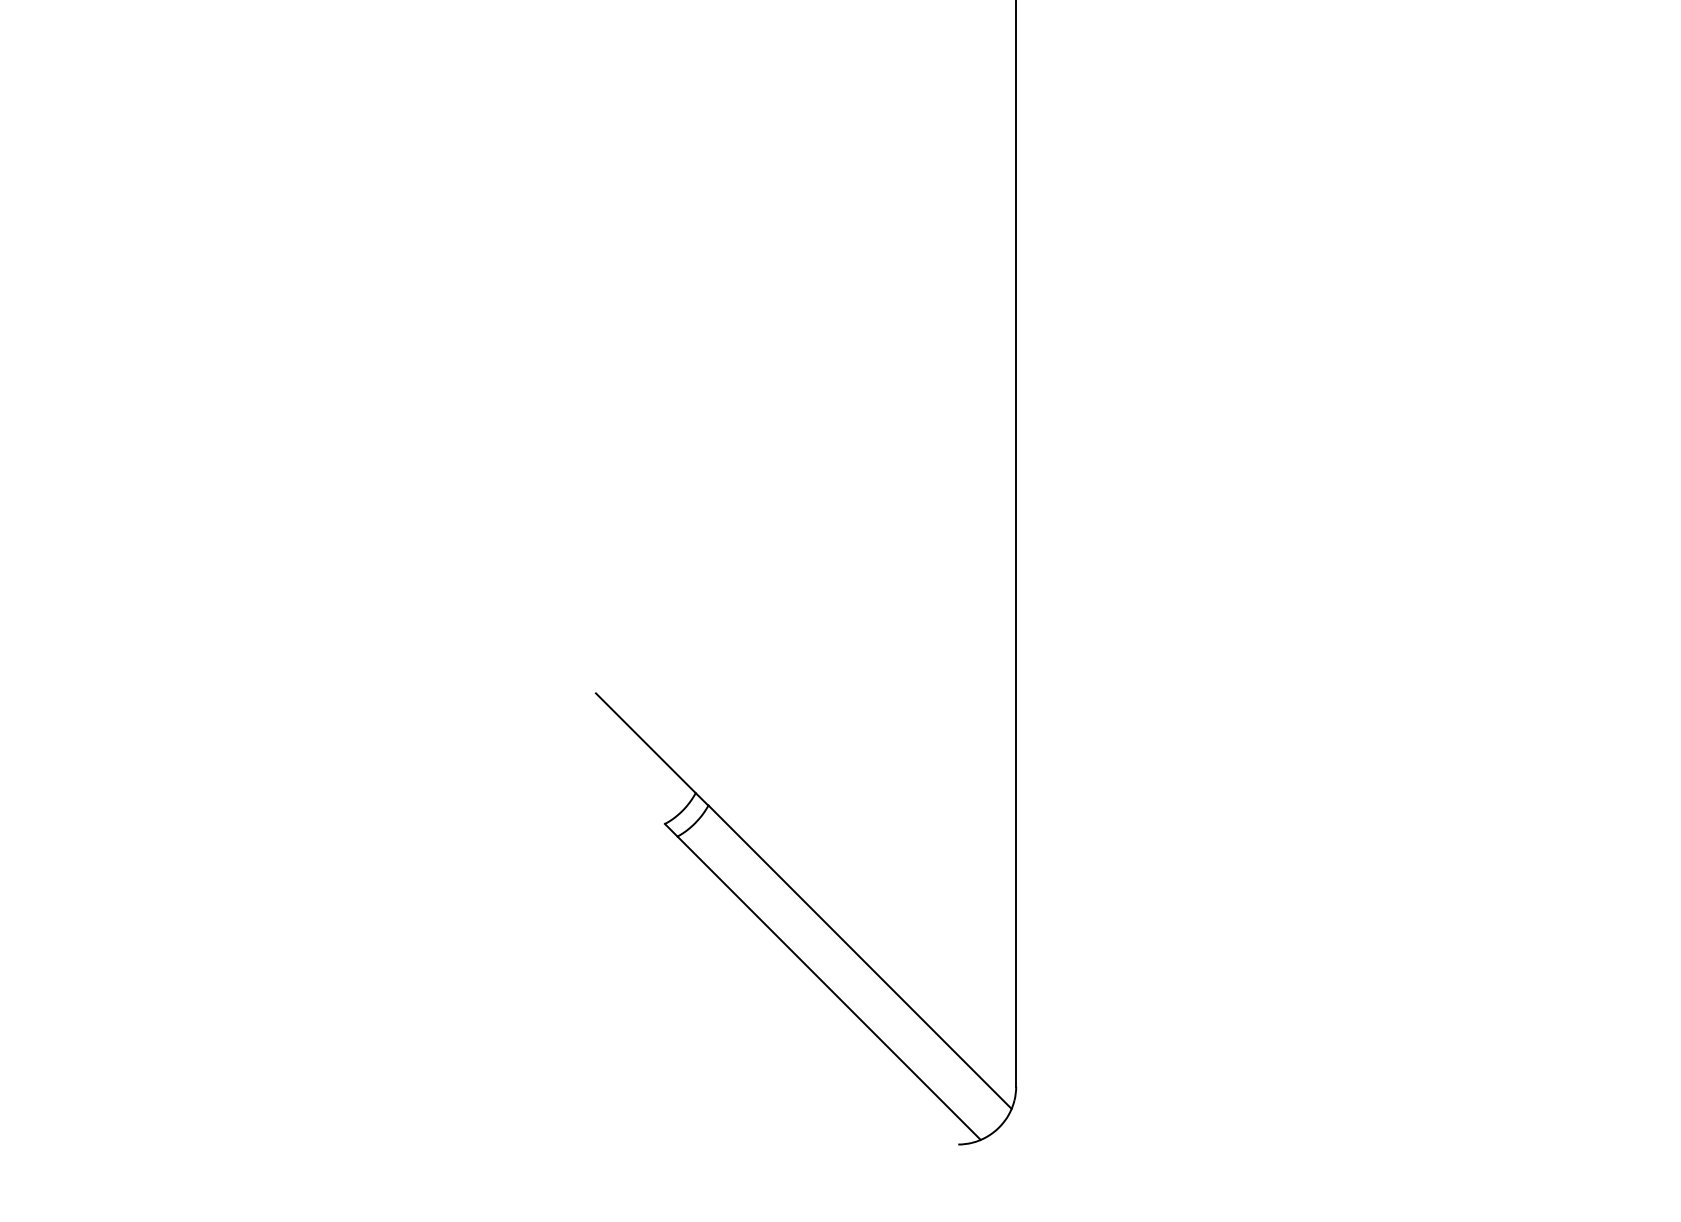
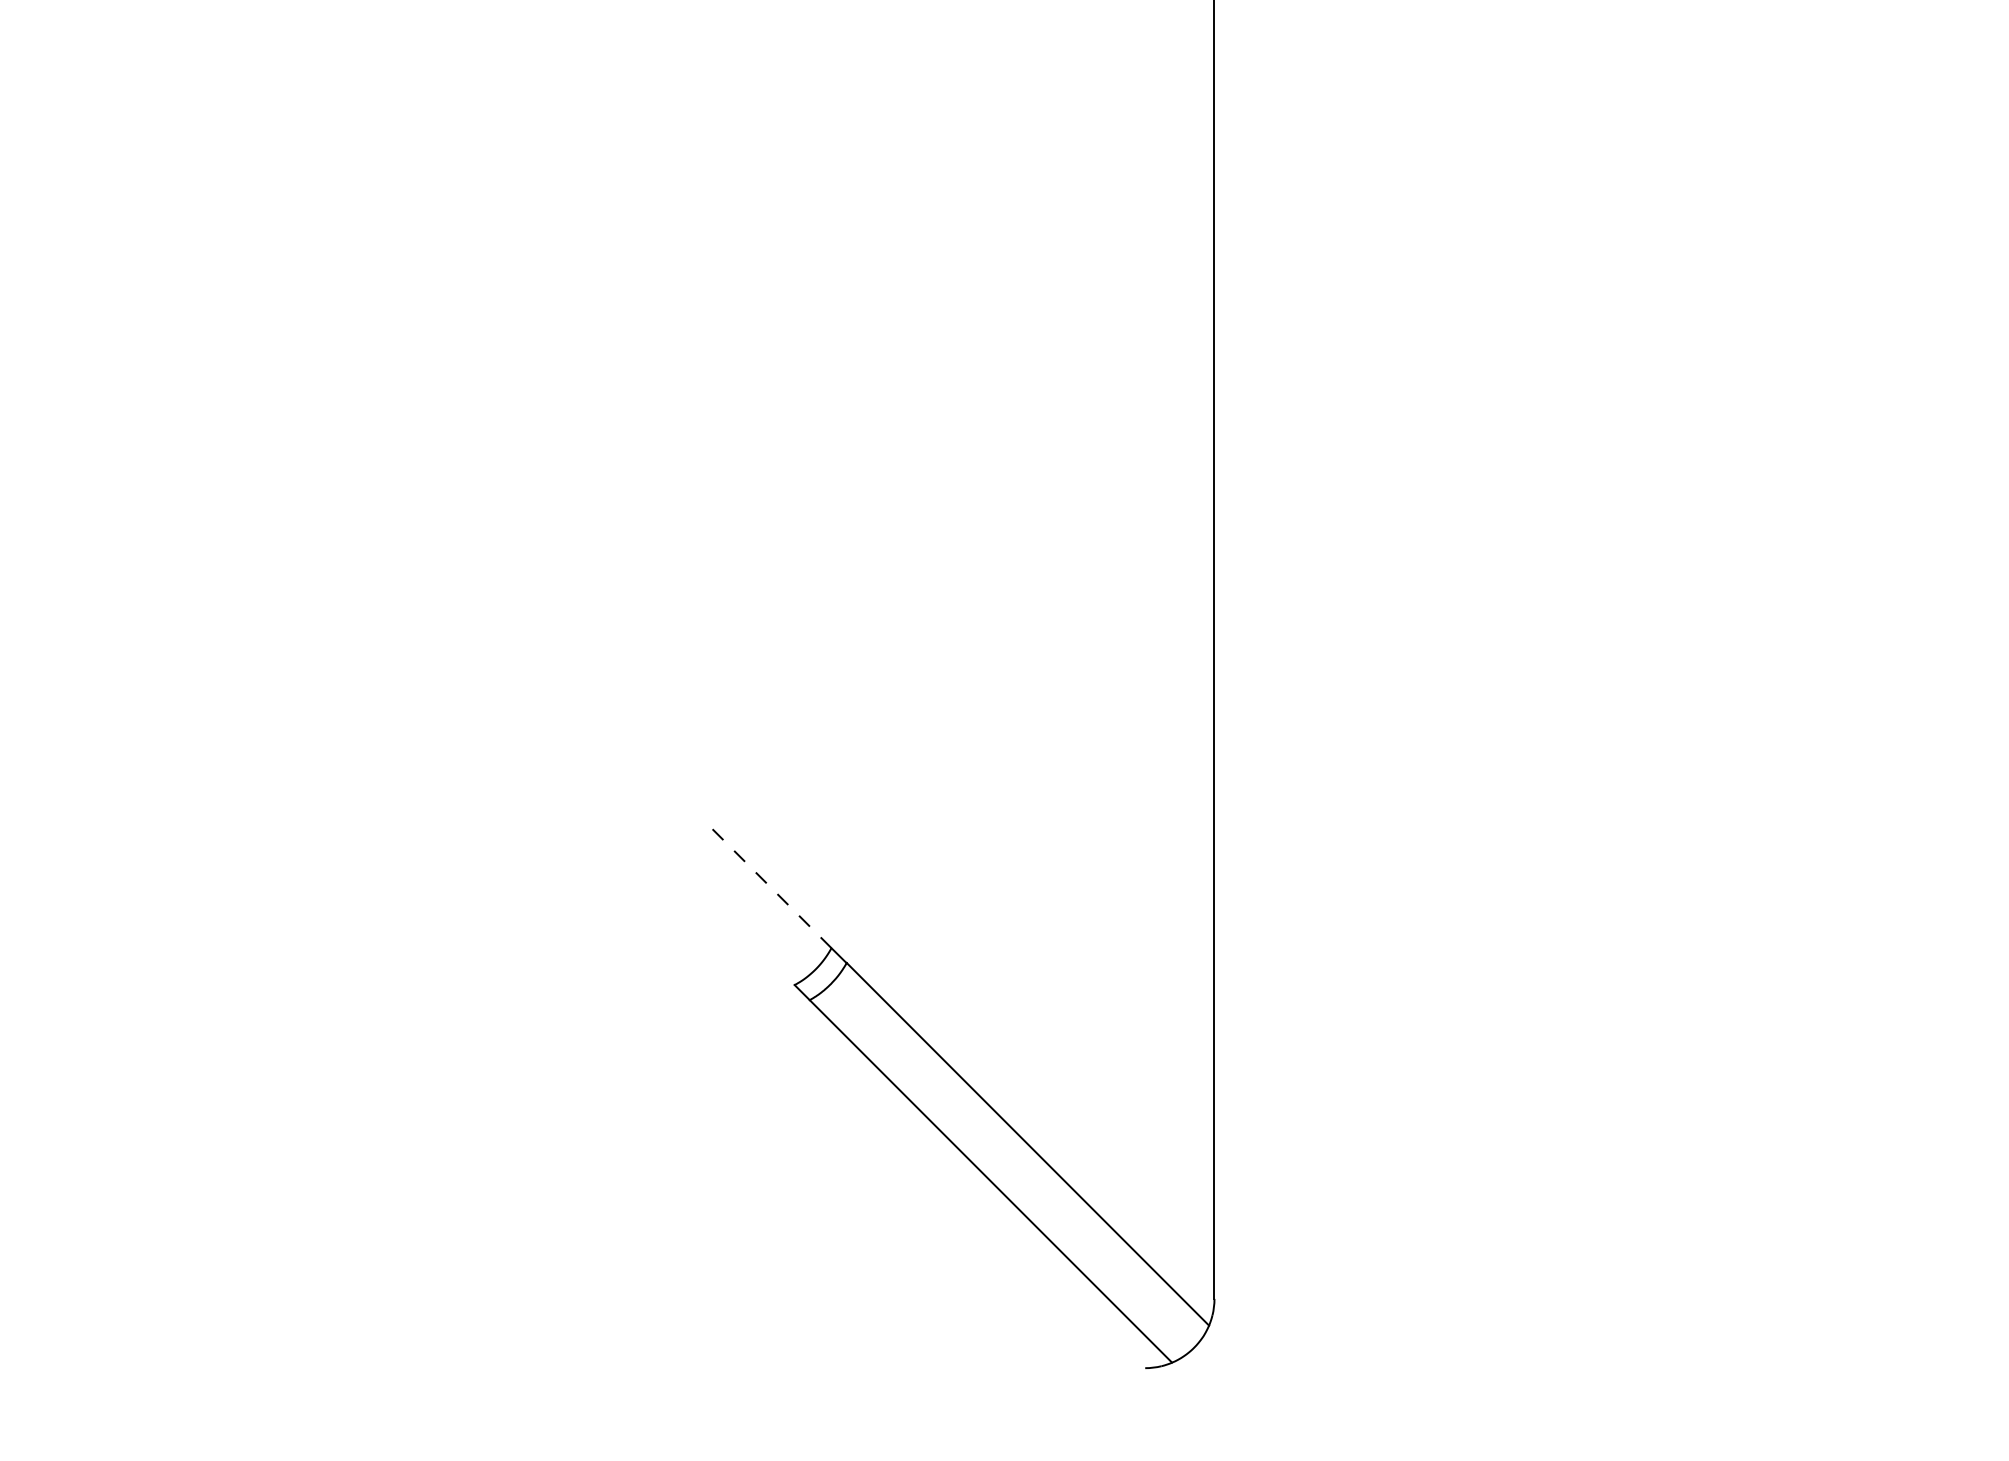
line: (645, 743) -> (771, 888), solid -> dashed

